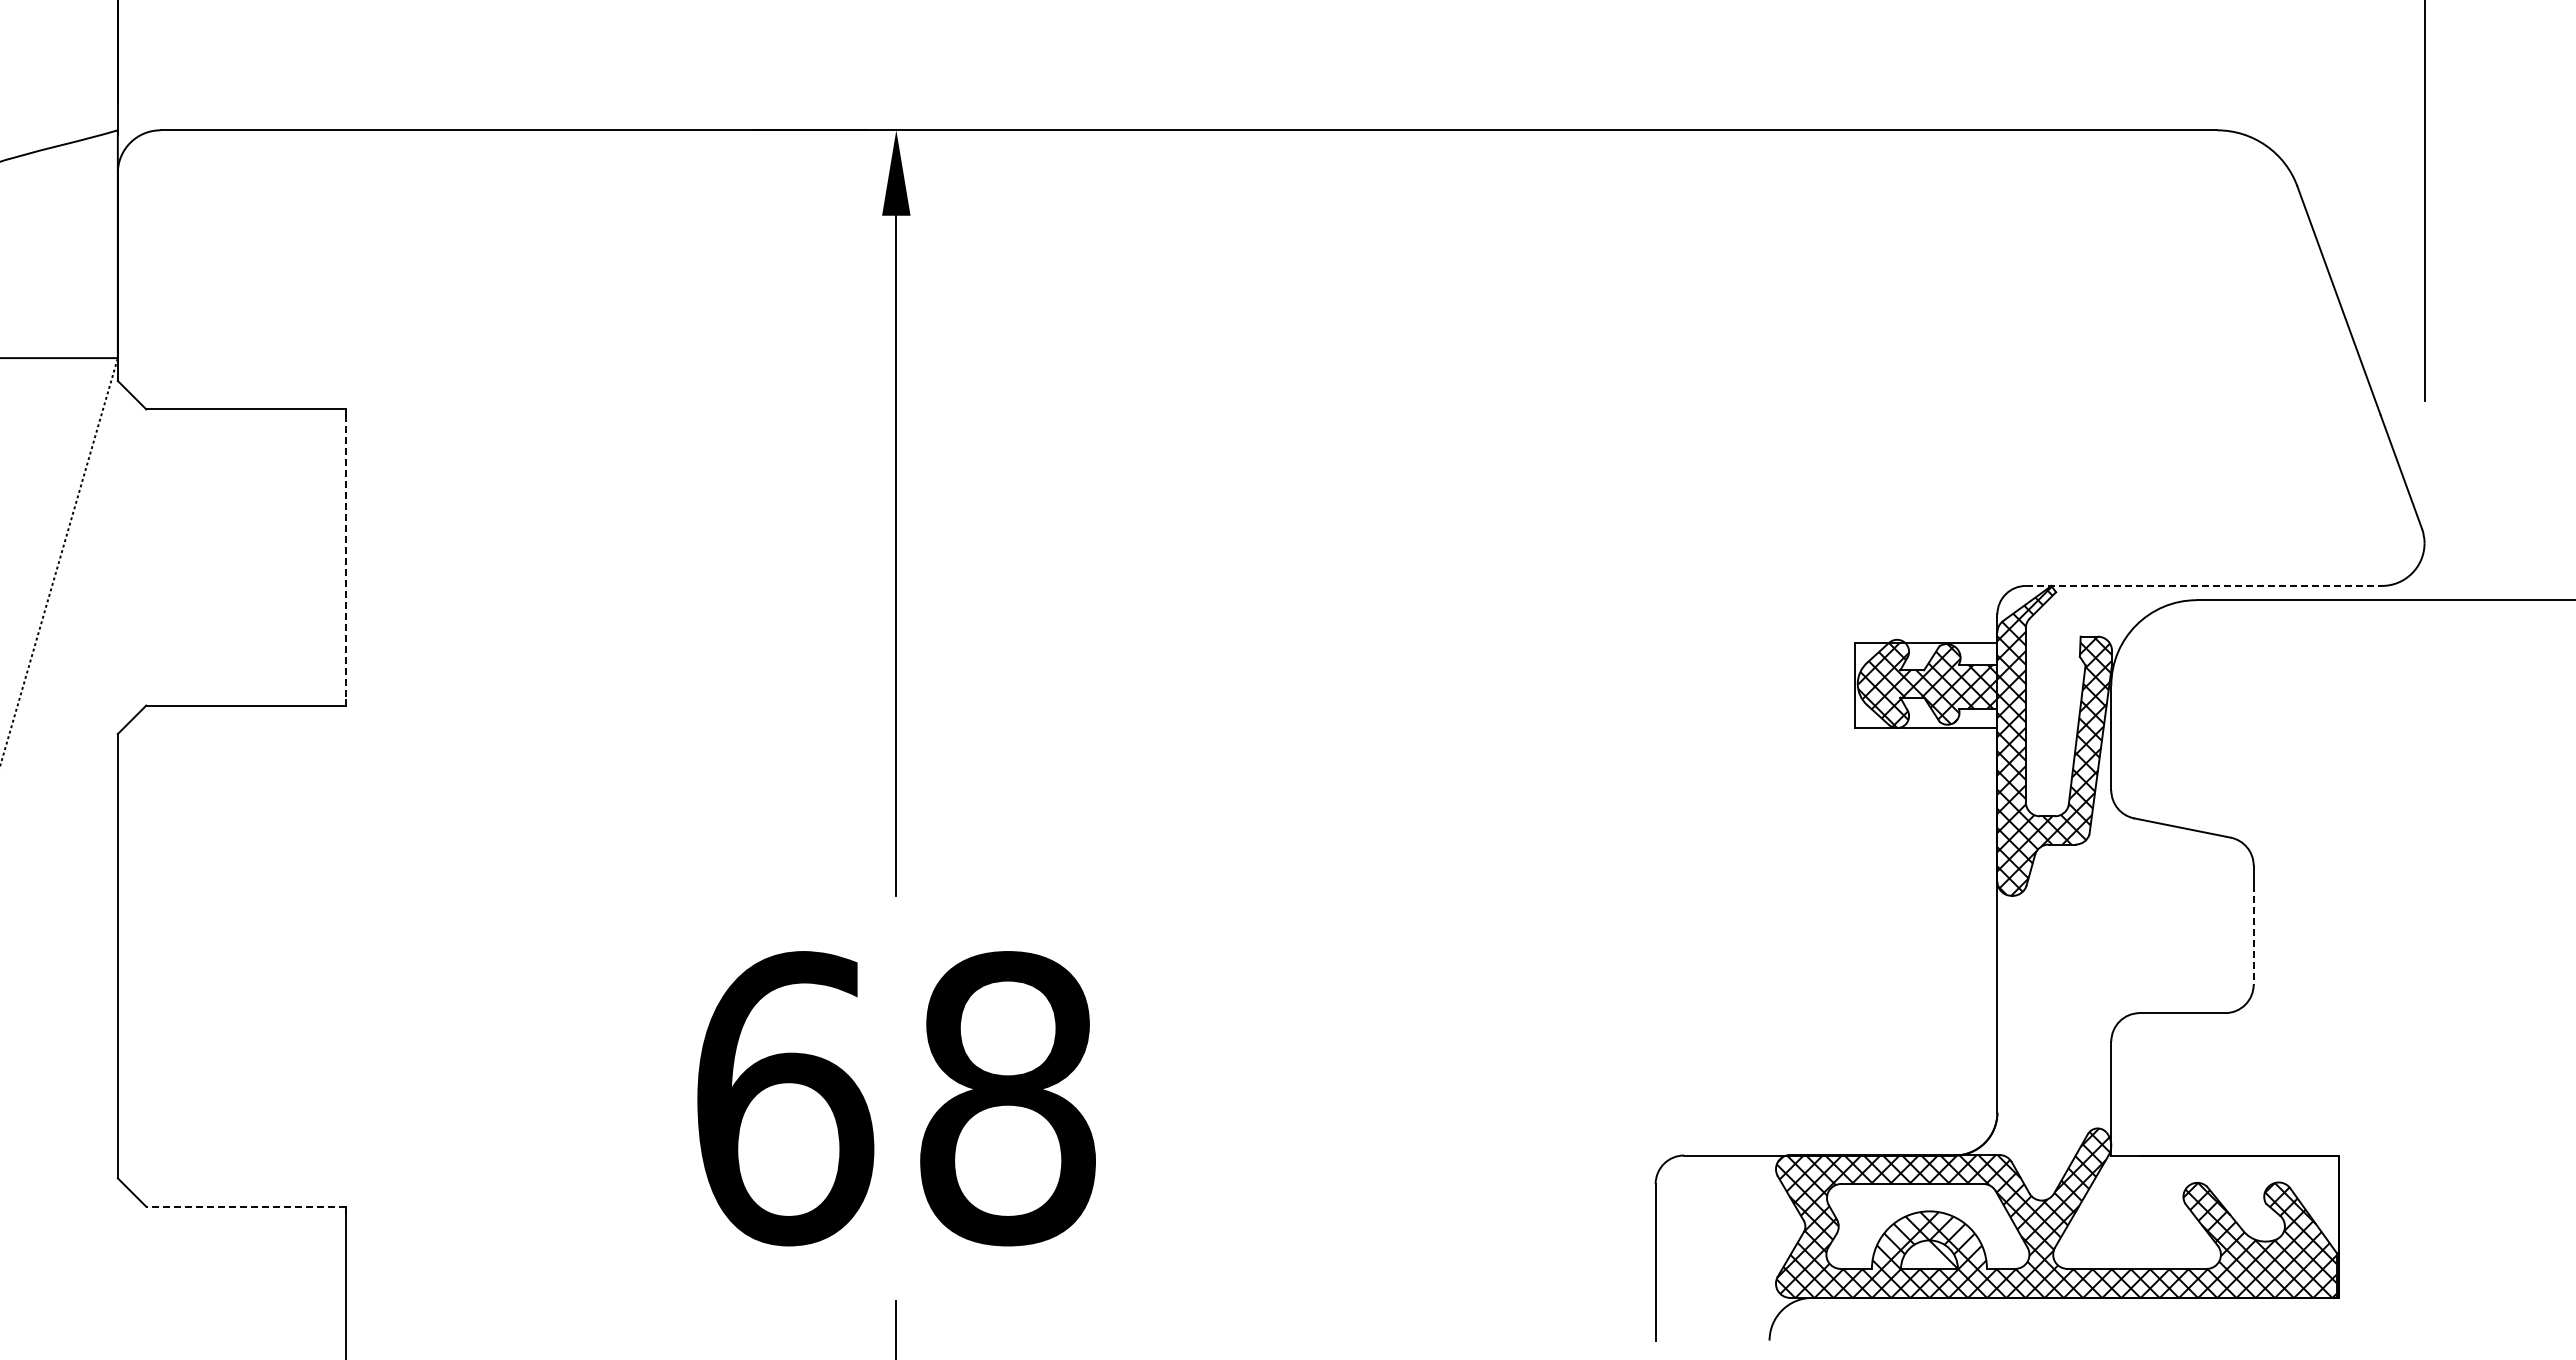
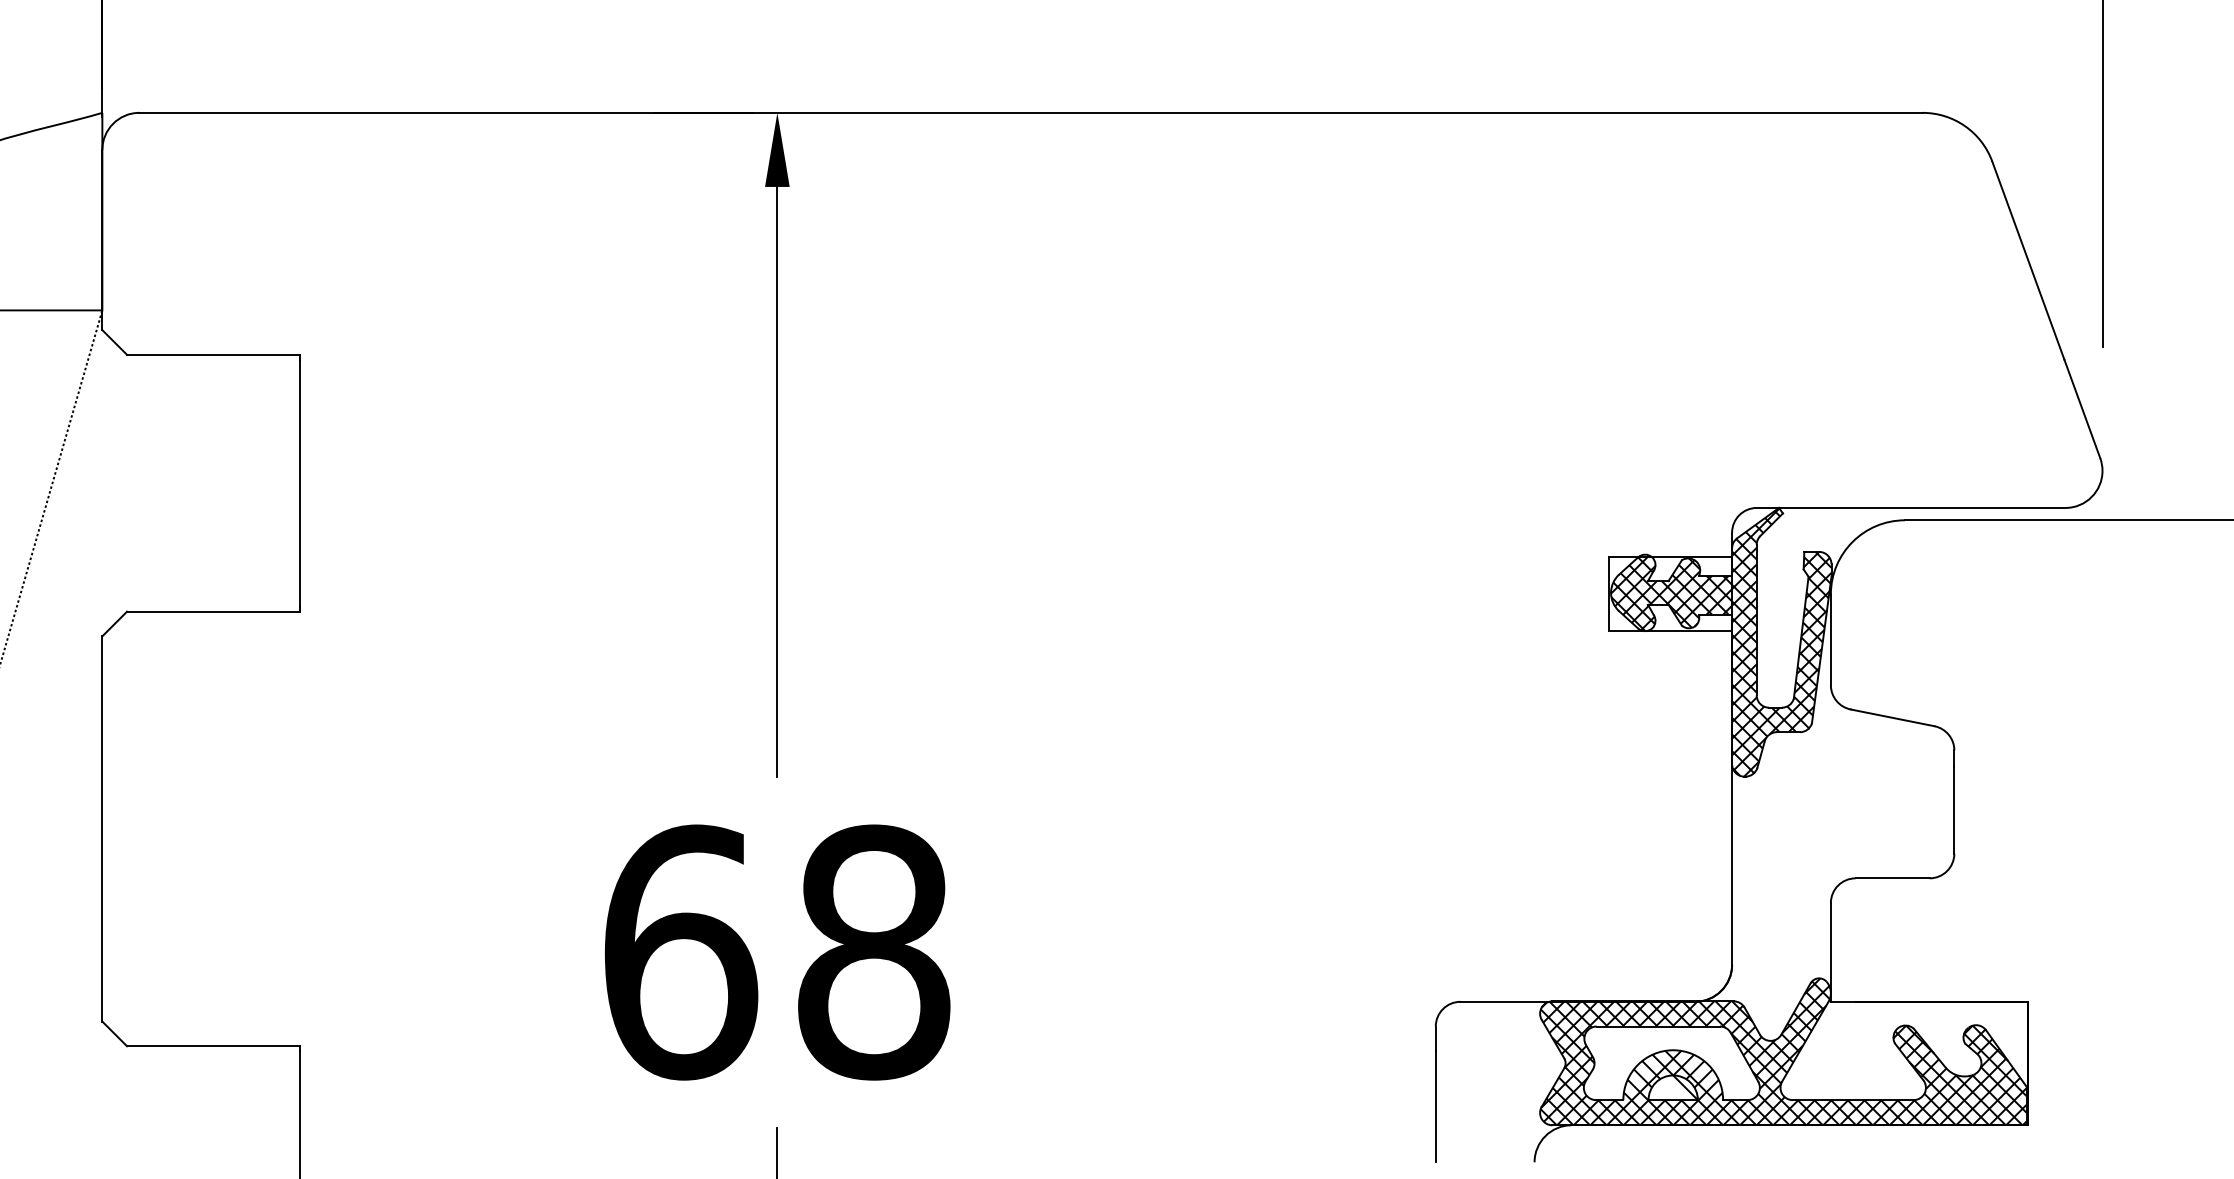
line: (345, 557) -> (299, 483), dashed -> solid
line: (2203, 585) -> (1910, 507), dashed -> solid
line: (2253, 934) -> (1954, 810), dashed -> solid
line: (246, 1206) -> (213, 1046), dashed -> solid

